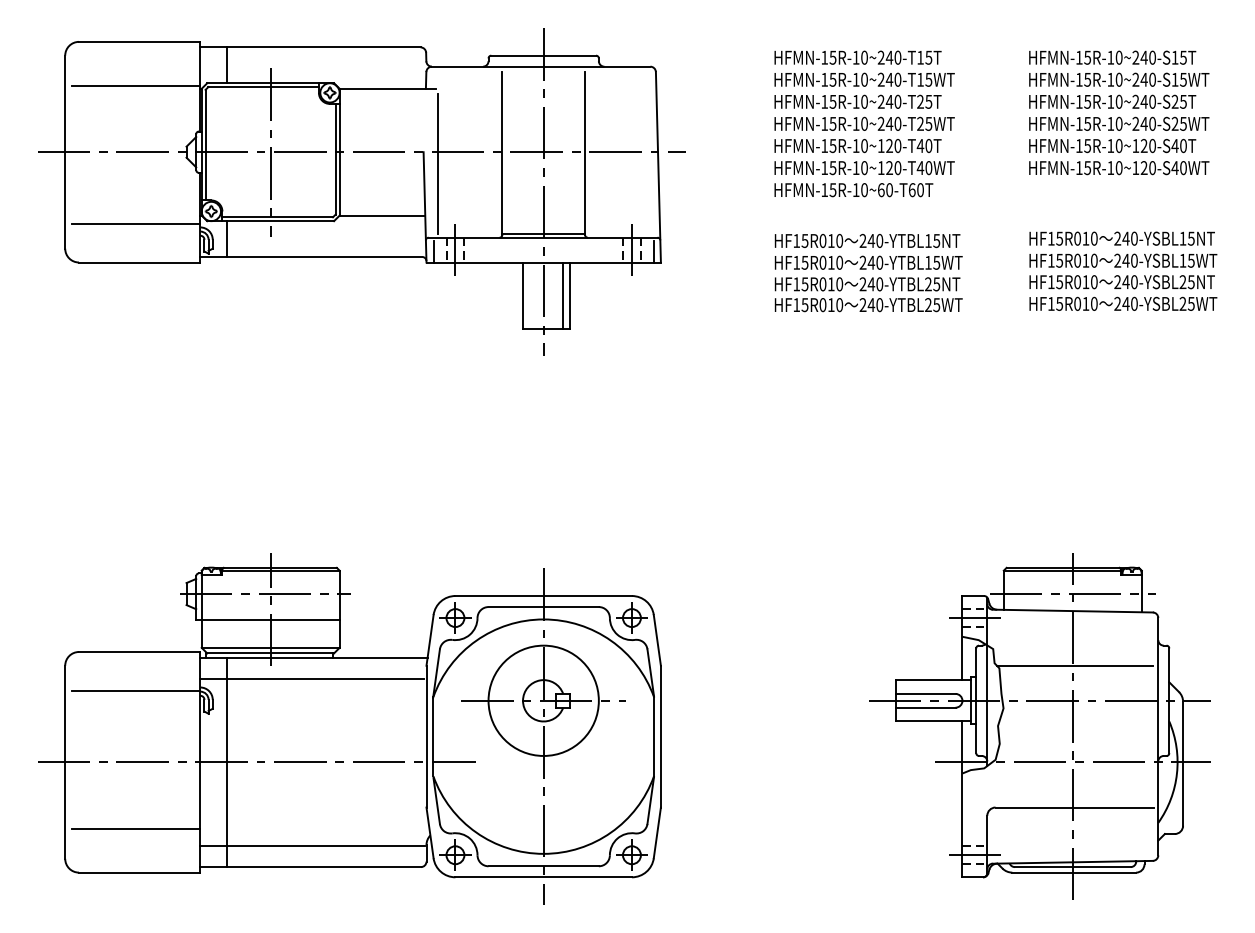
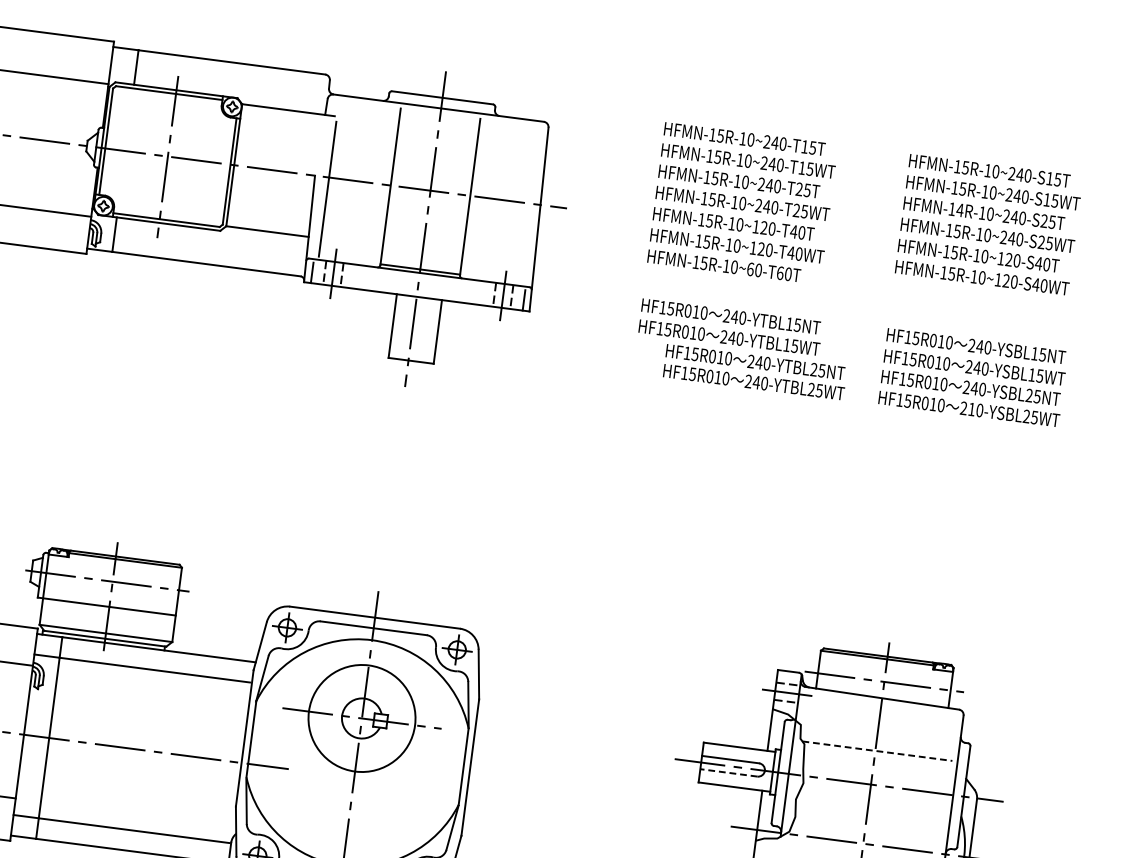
text: (1087, 101) -> (960, 209), HFMN-15R-10~240-S25T -> HFMN-14R-10~240-S25T
text: (868, 294) -> (755, 372), moved
line: (563, 295) -> (431, 331), removed
text: (1125, 303) -> (971, 408), 240-YSBL25WT -> 210-YSBL25WT
line: (1074, 665) -> (877, 750), solid -> dashed
line: (925, 707) -> (728, 772), solid -> dashed

